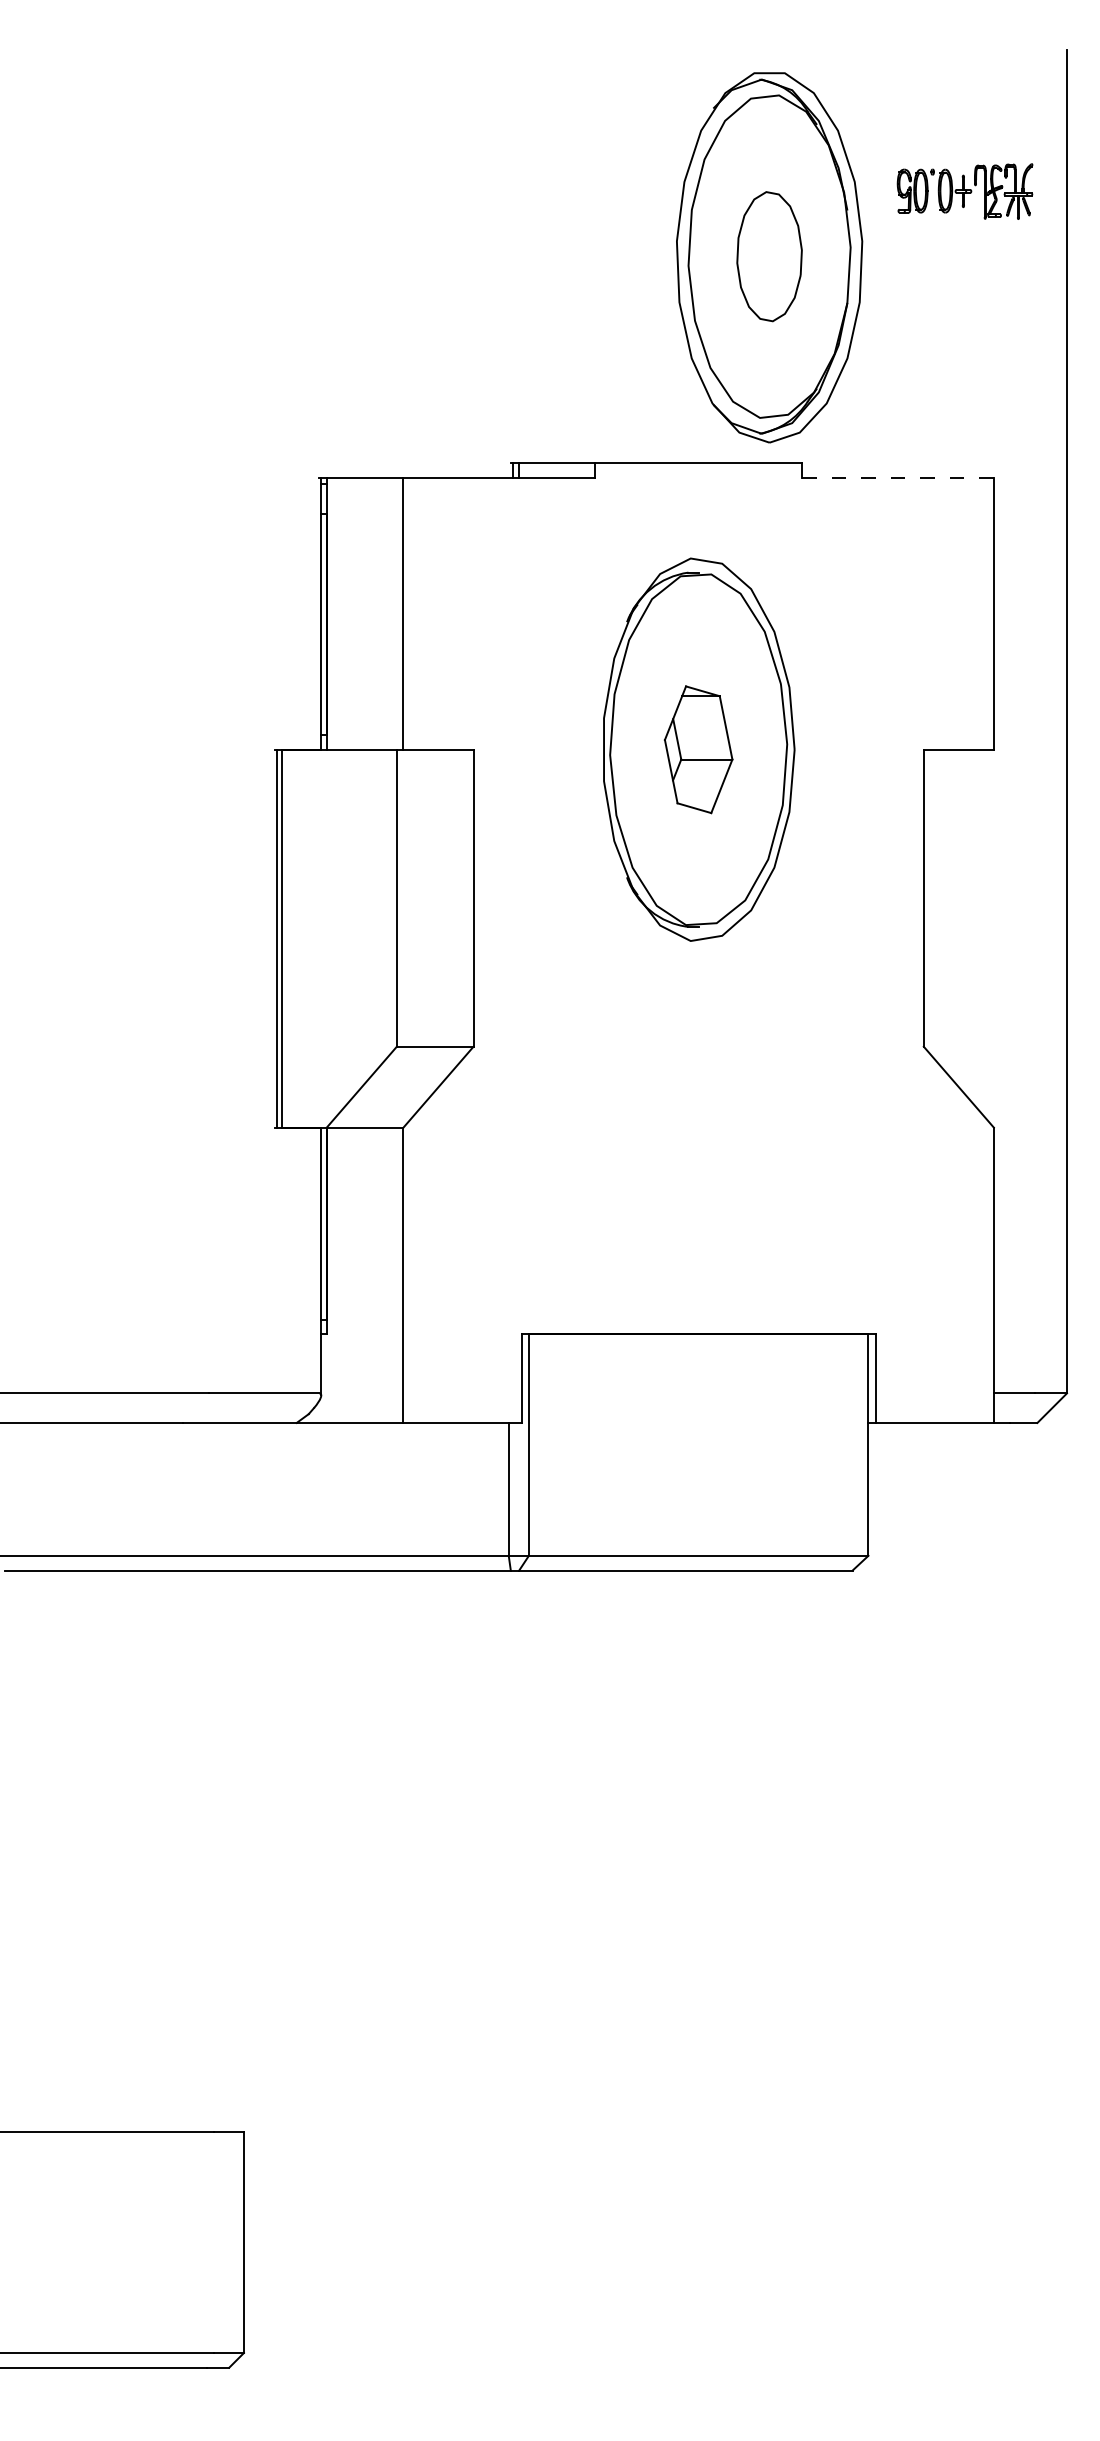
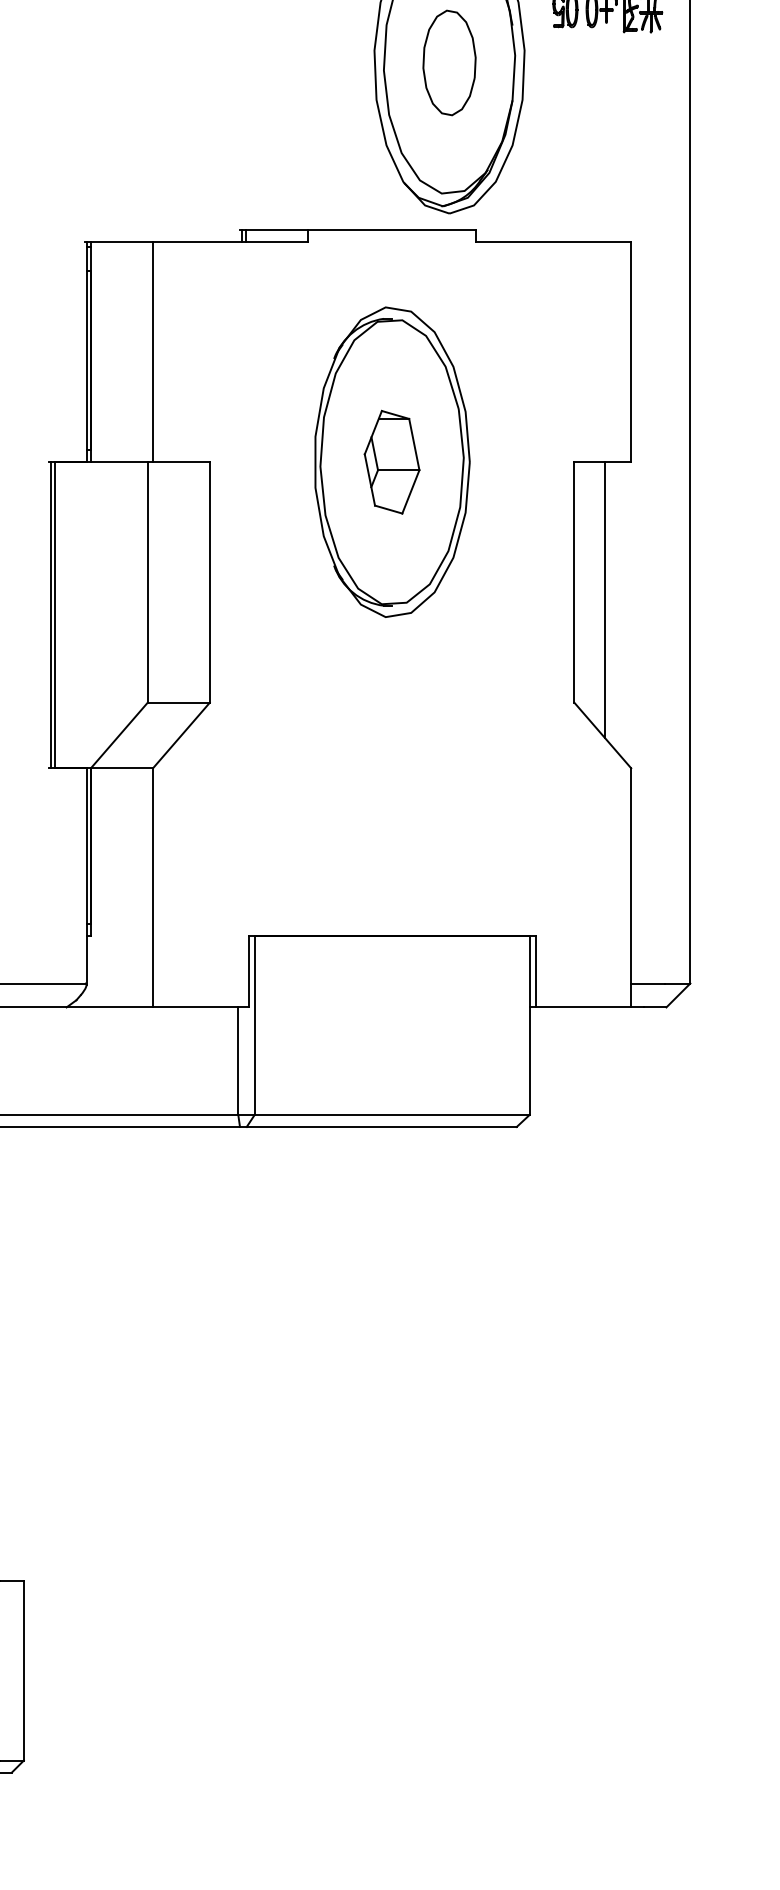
line: (897, 478) -> (553, 242), dashed -> solid
line: (961, 919) -> (604, 599), added

